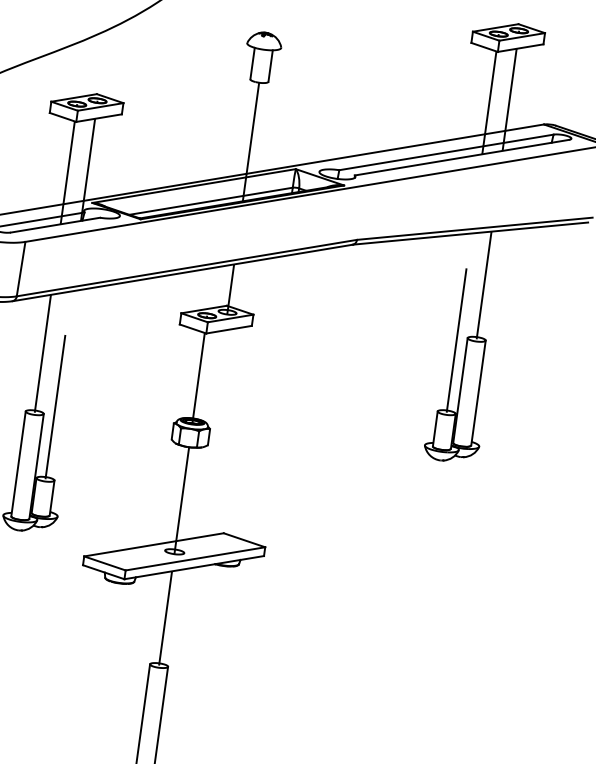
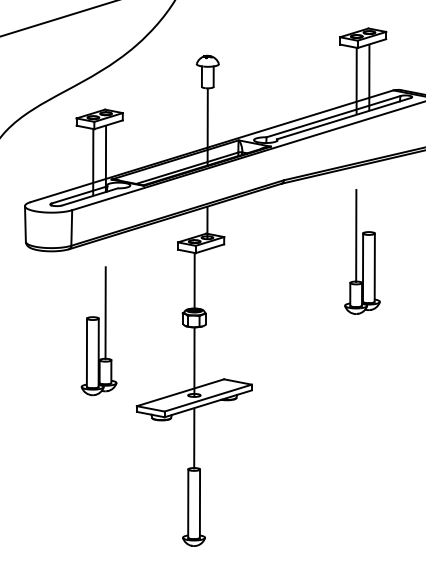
line: (483, 285) -> (368, 198), removed
line: (42, 352) -> (92, 279), removed

